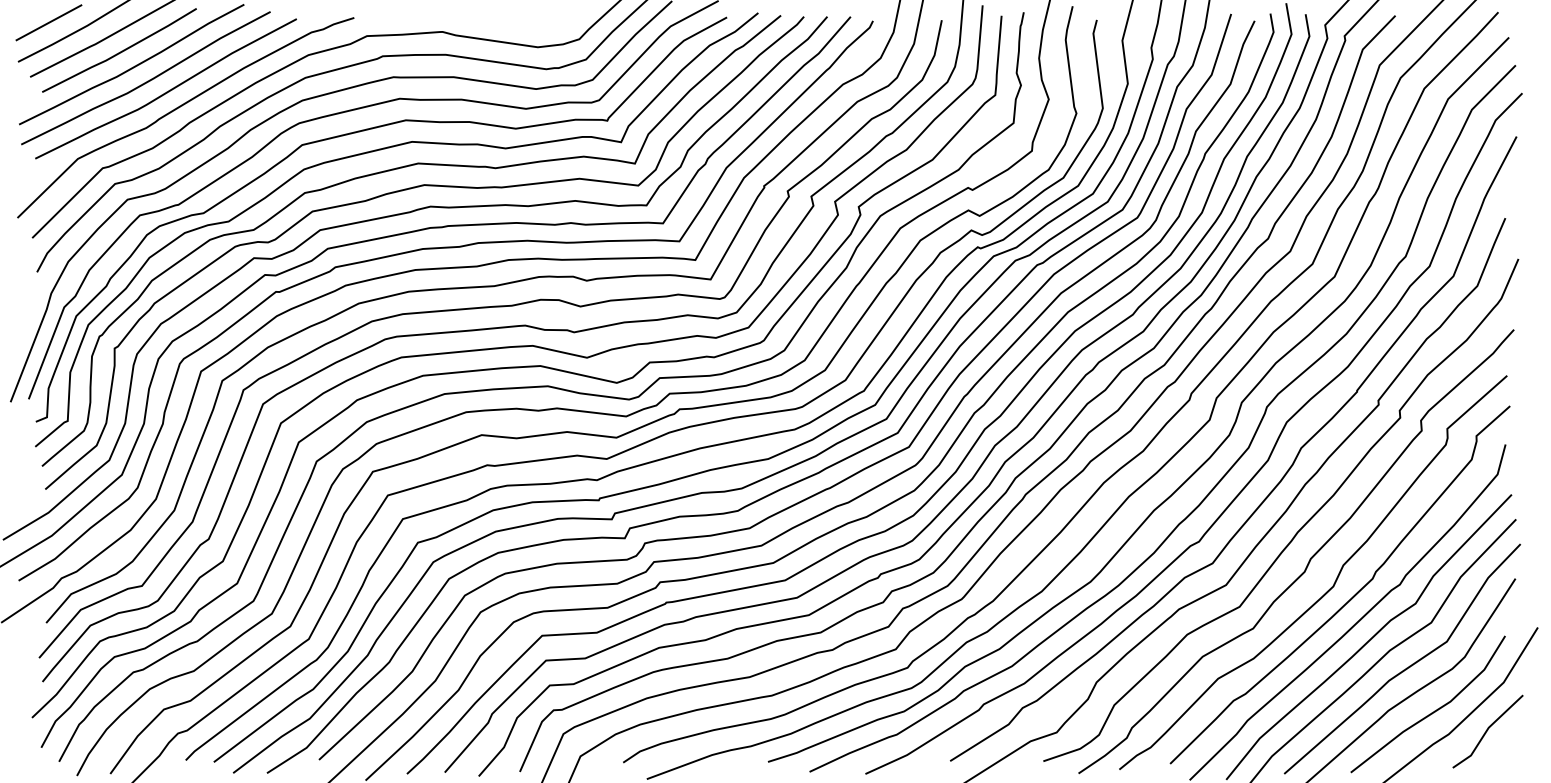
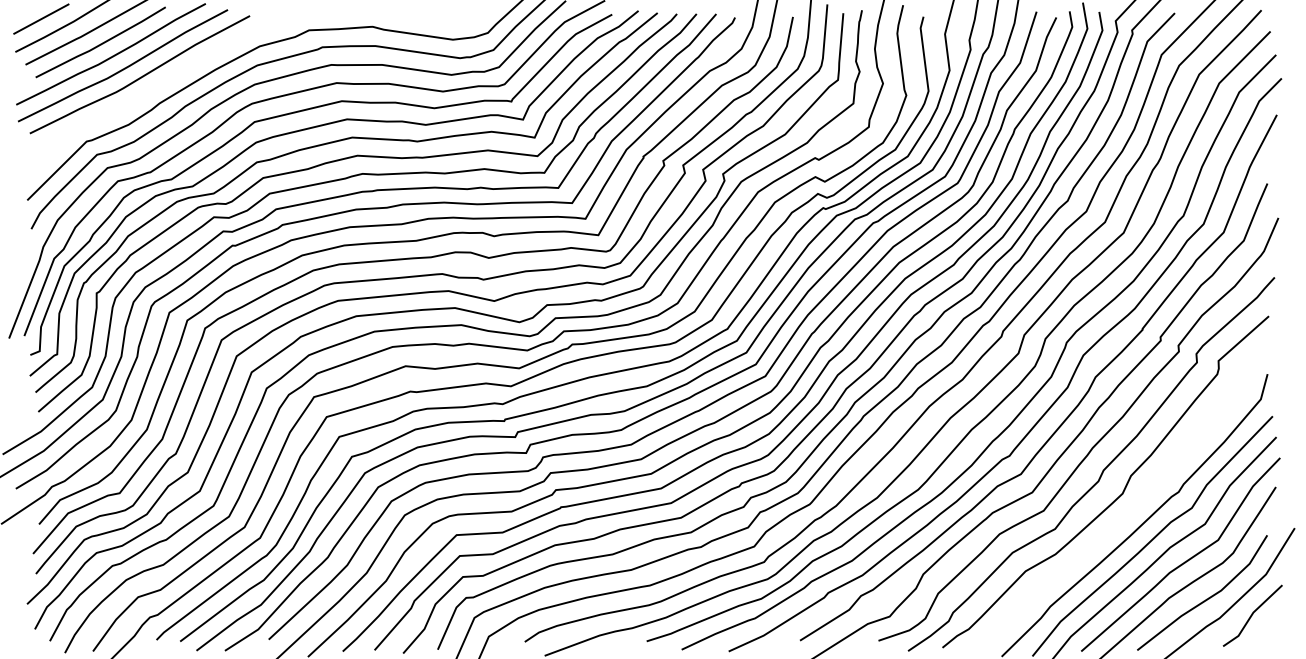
curve: (180, 107) -> (152, 90), removed
curve: (1349, 598) -> (1136, 503), removed

